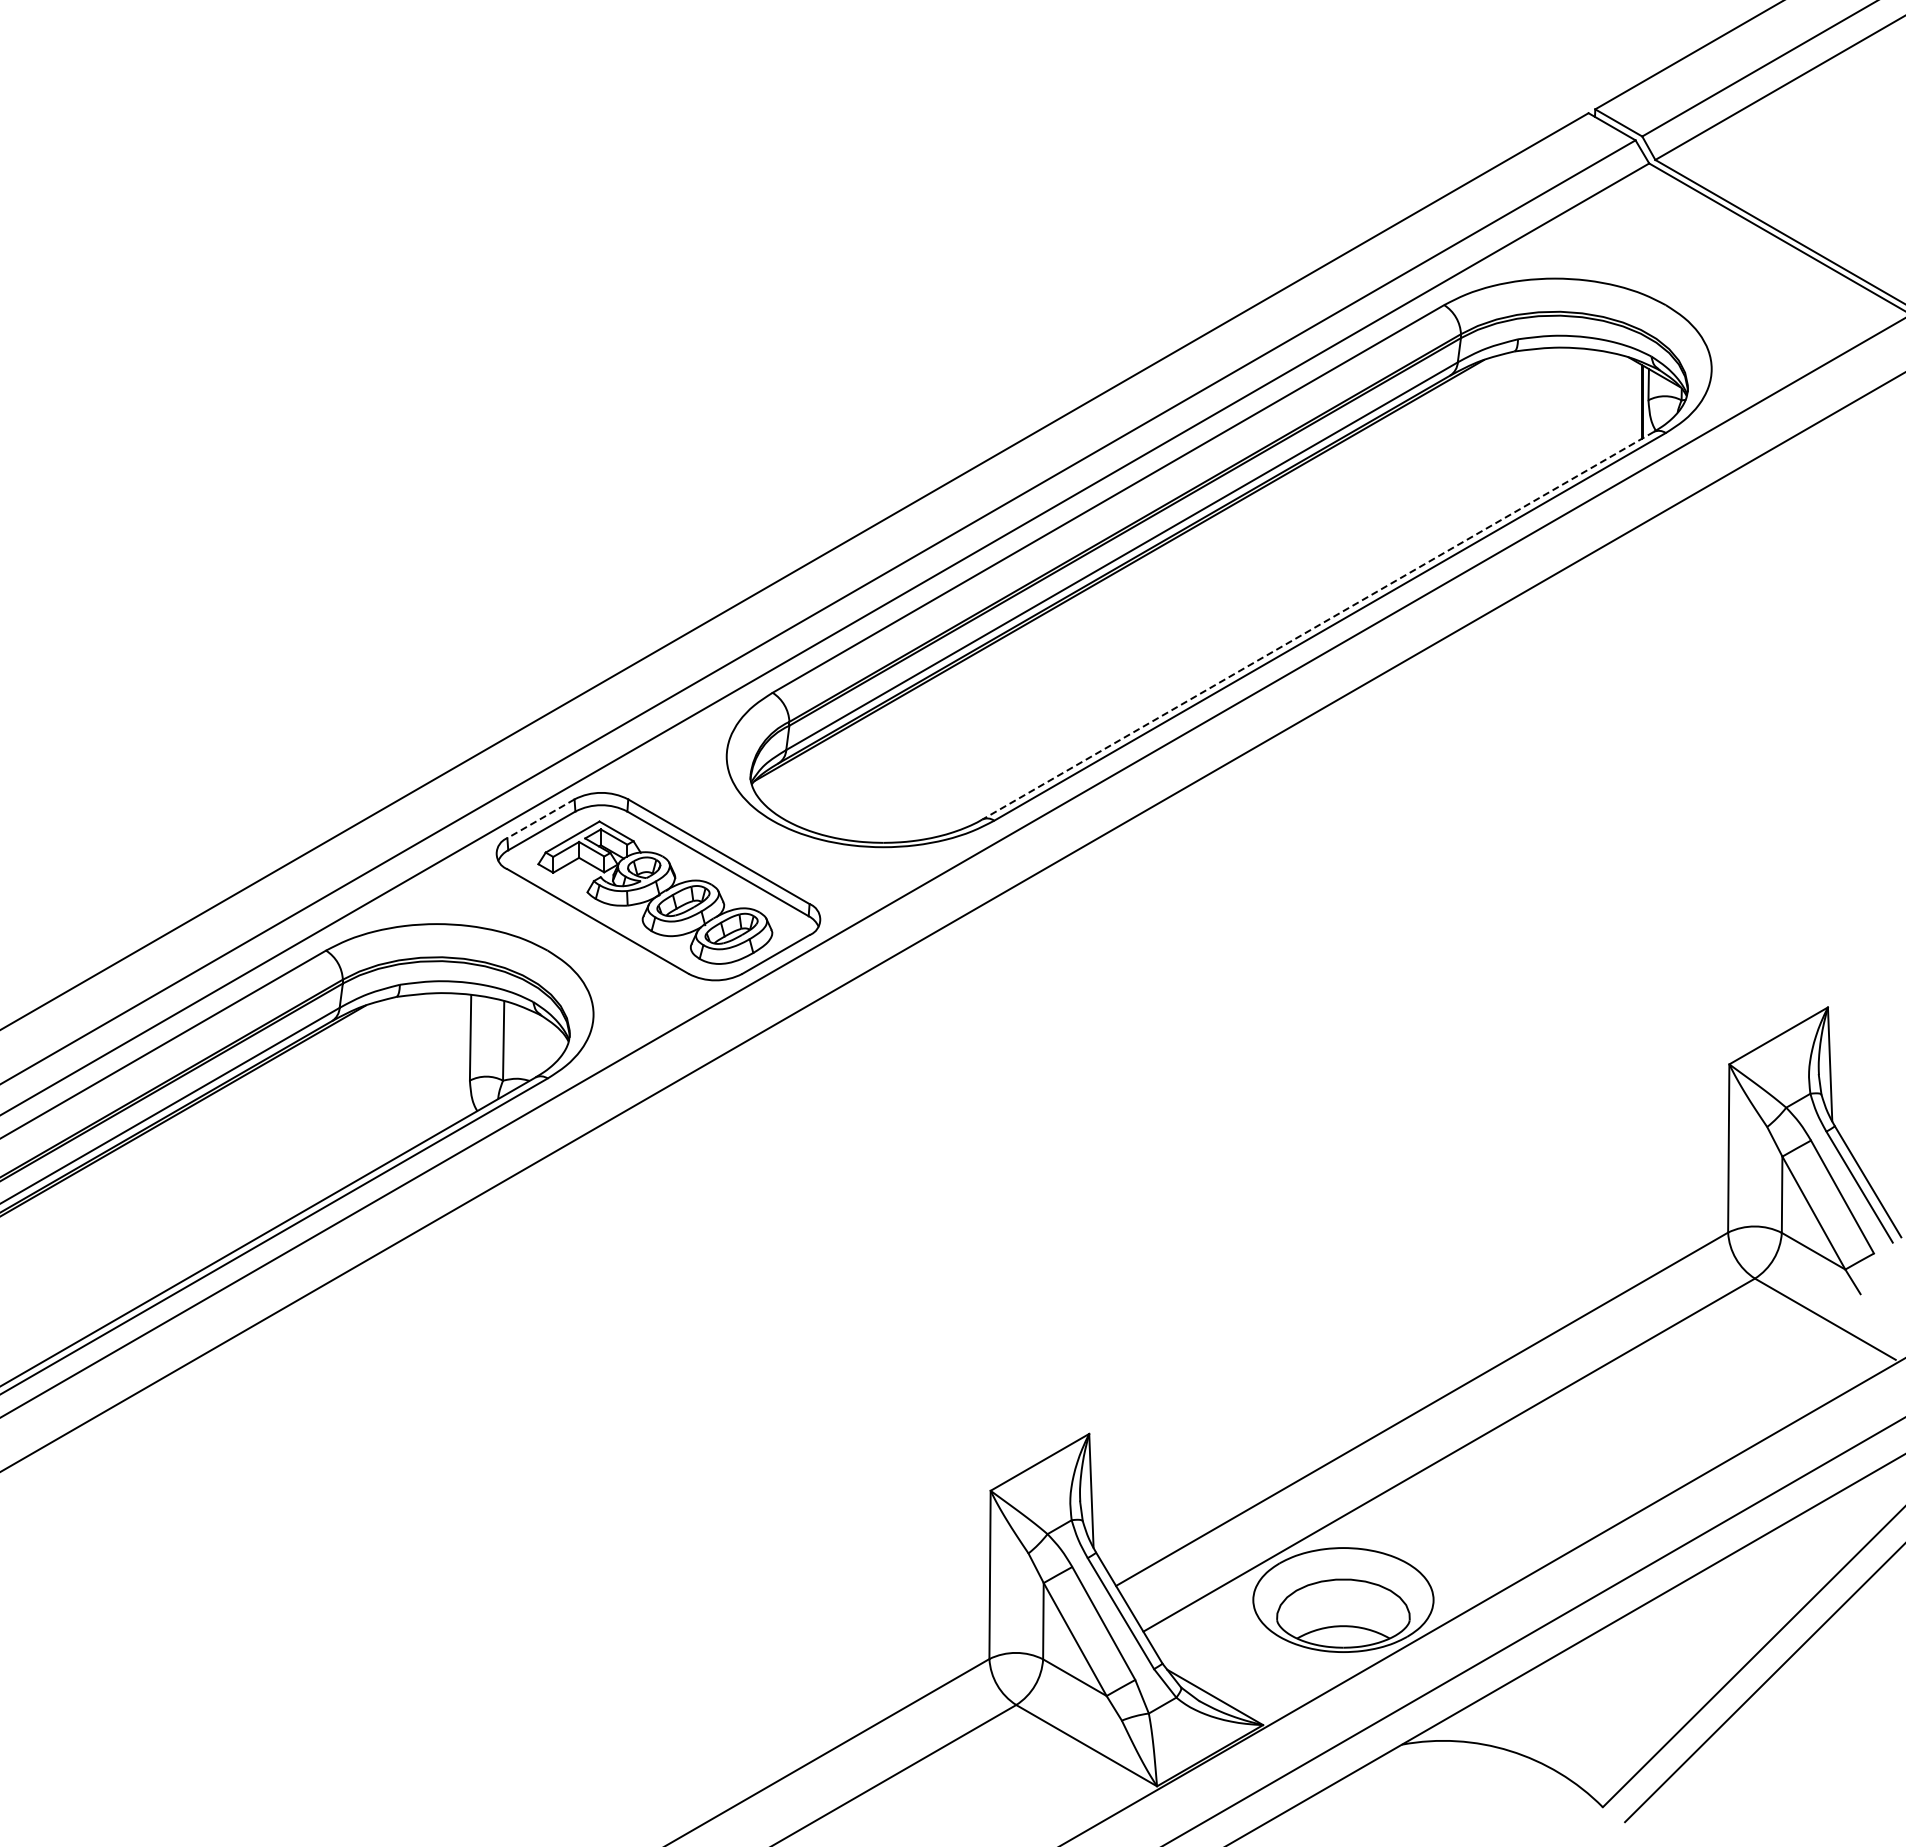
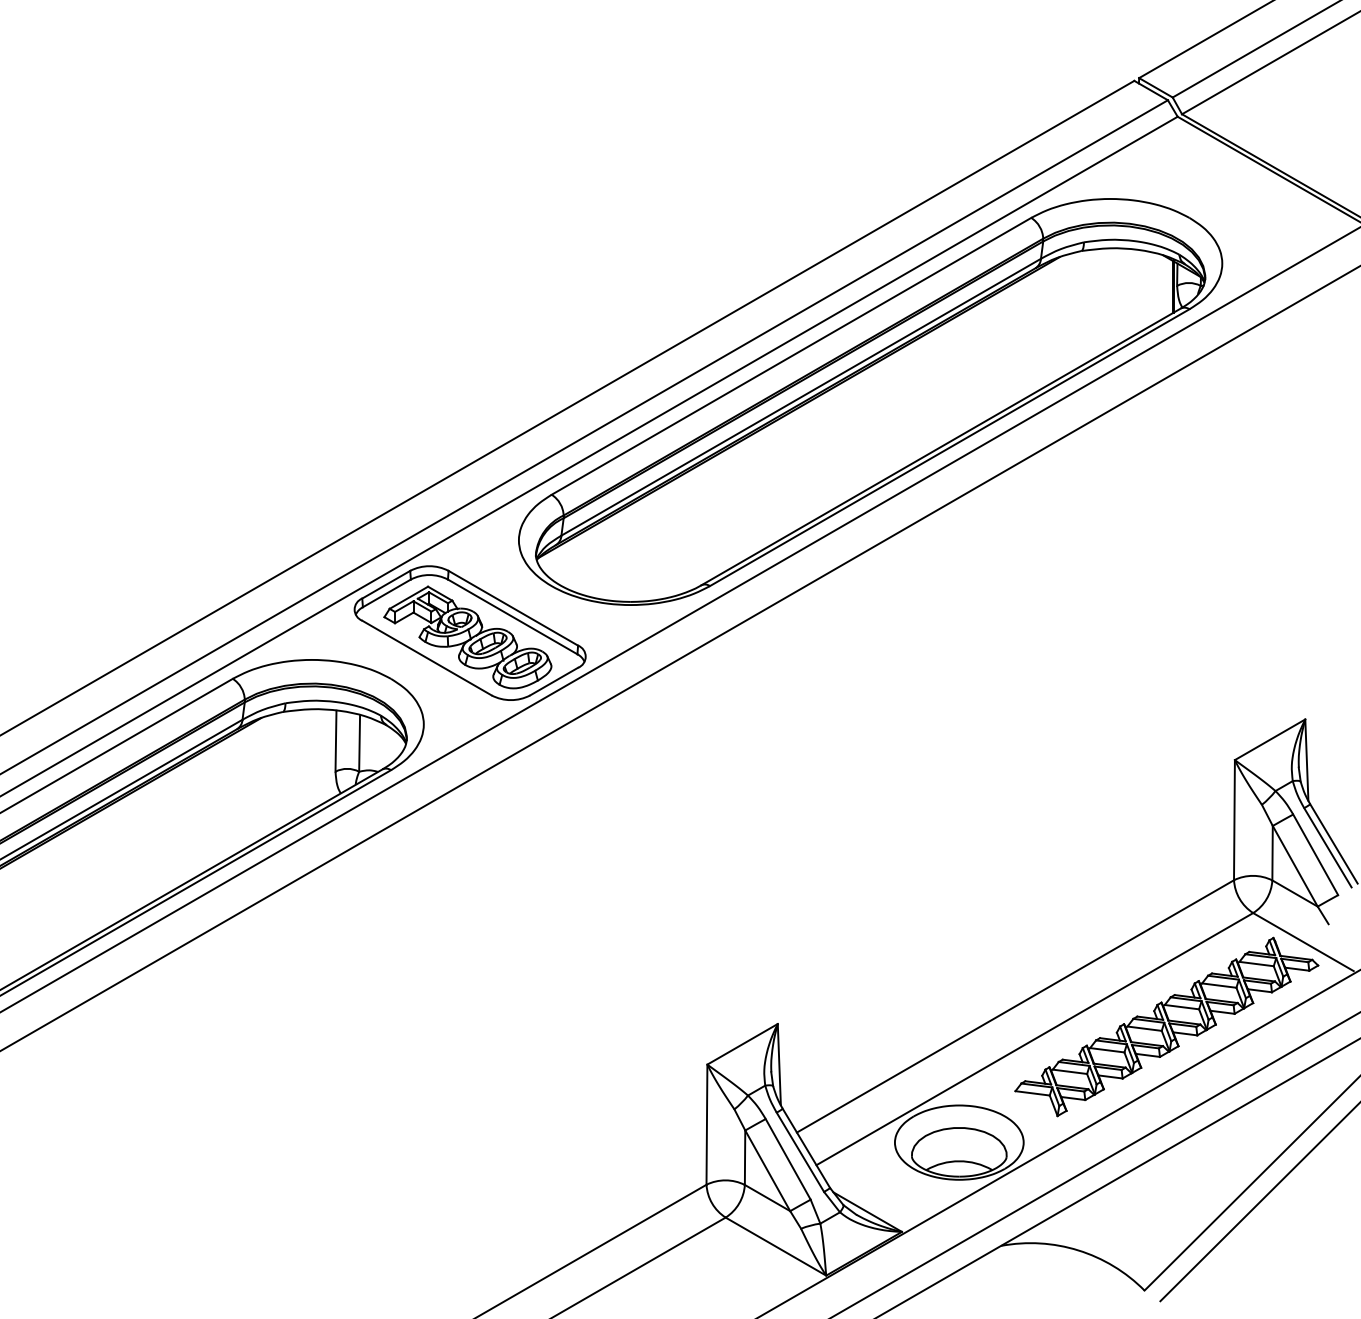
line: (1318, 625) -> (941, 446), dashed -> solid
line: (540, 818) -> (385, 584), dashed -> solid
part: (1634, 1437) -> (1167, 1026), added

